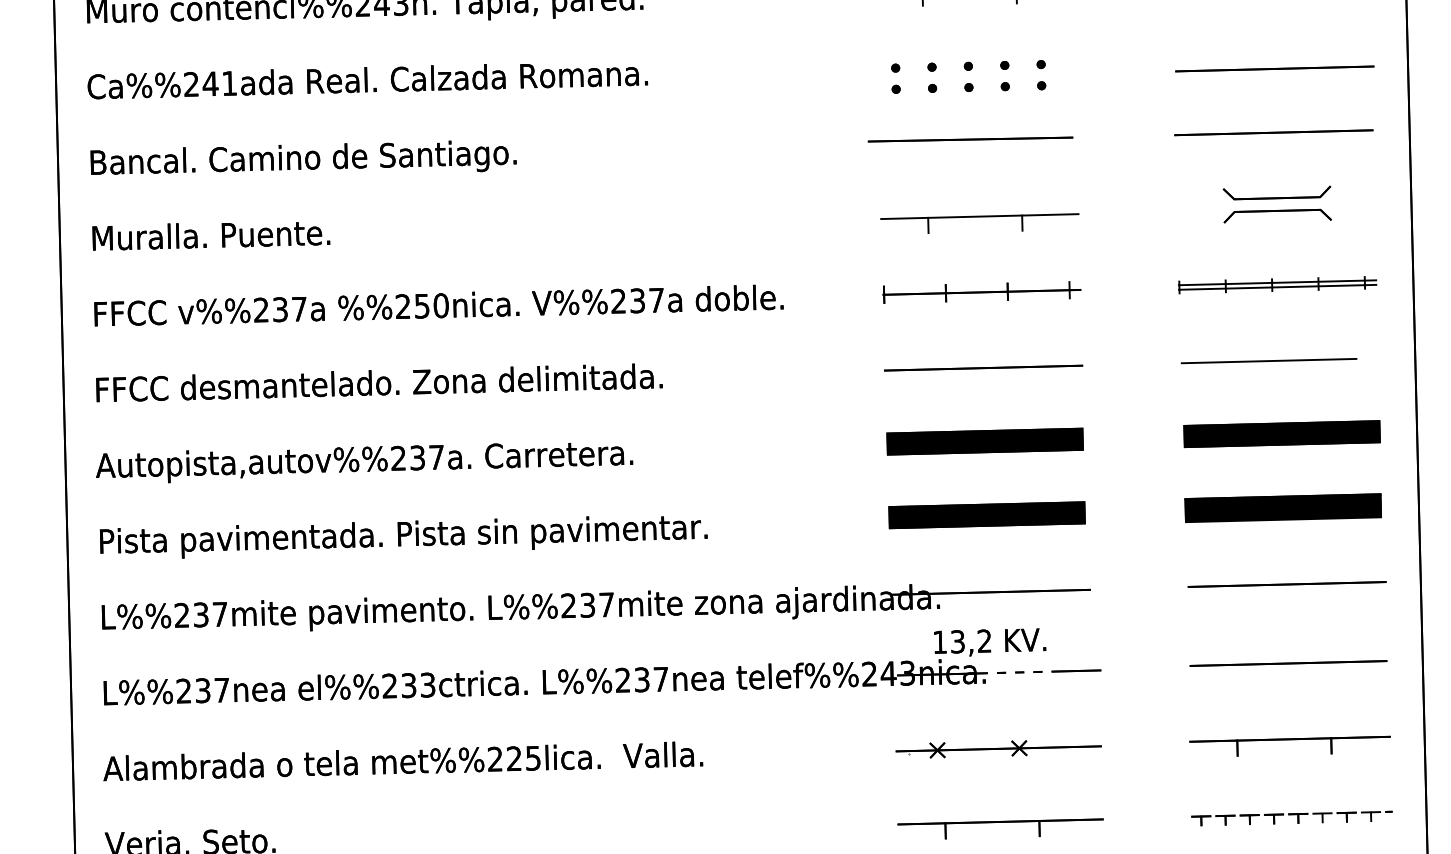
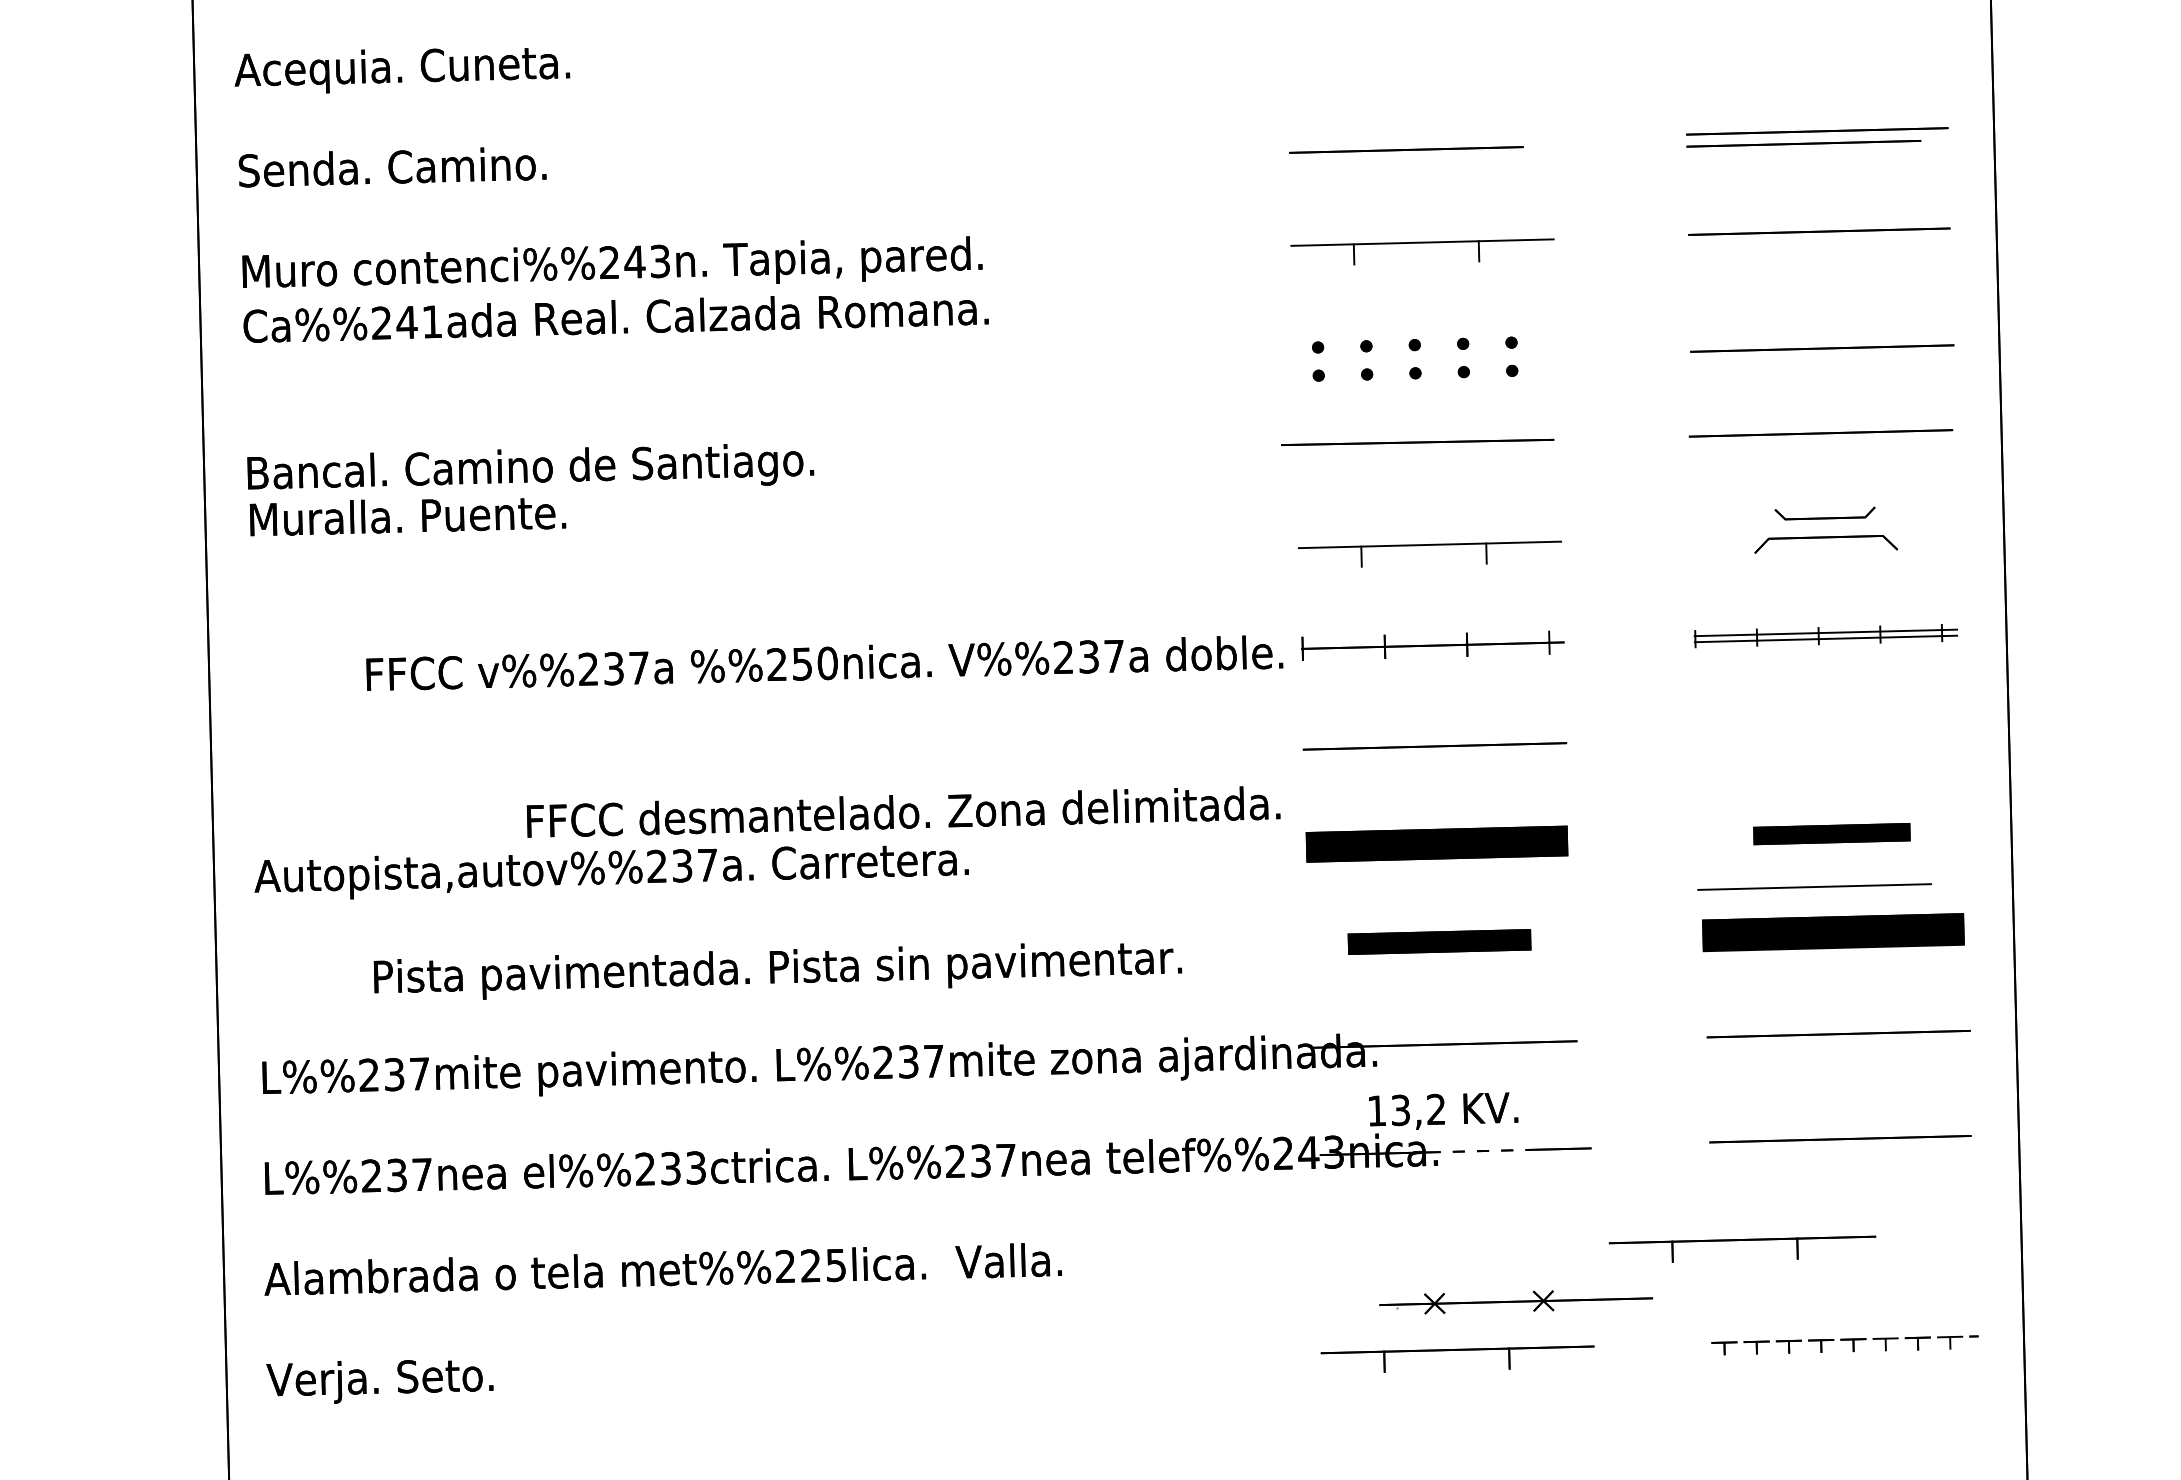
text: (367, 81) -> (615, 319), moved
part: (1276, 192) -> (1824, 513), size x0.7
text: (210, 236) -> (407, 517), moved
text: (438, 305) -> (824, 662), moved
line: (1268, 360) -> (1814, 886), moved
text: (379, 382) -> (903, 811), moved
part: (1281, 433) -> (1831, 833), size x0.6
part: (986, 514) -> (1439, 941), size x0.7
text: (403, 537) -> (777, 971), moved
part: (1290, 739) -> (1742, 1240), moved
part: (999, 749) -> (1516, 1302), moved

